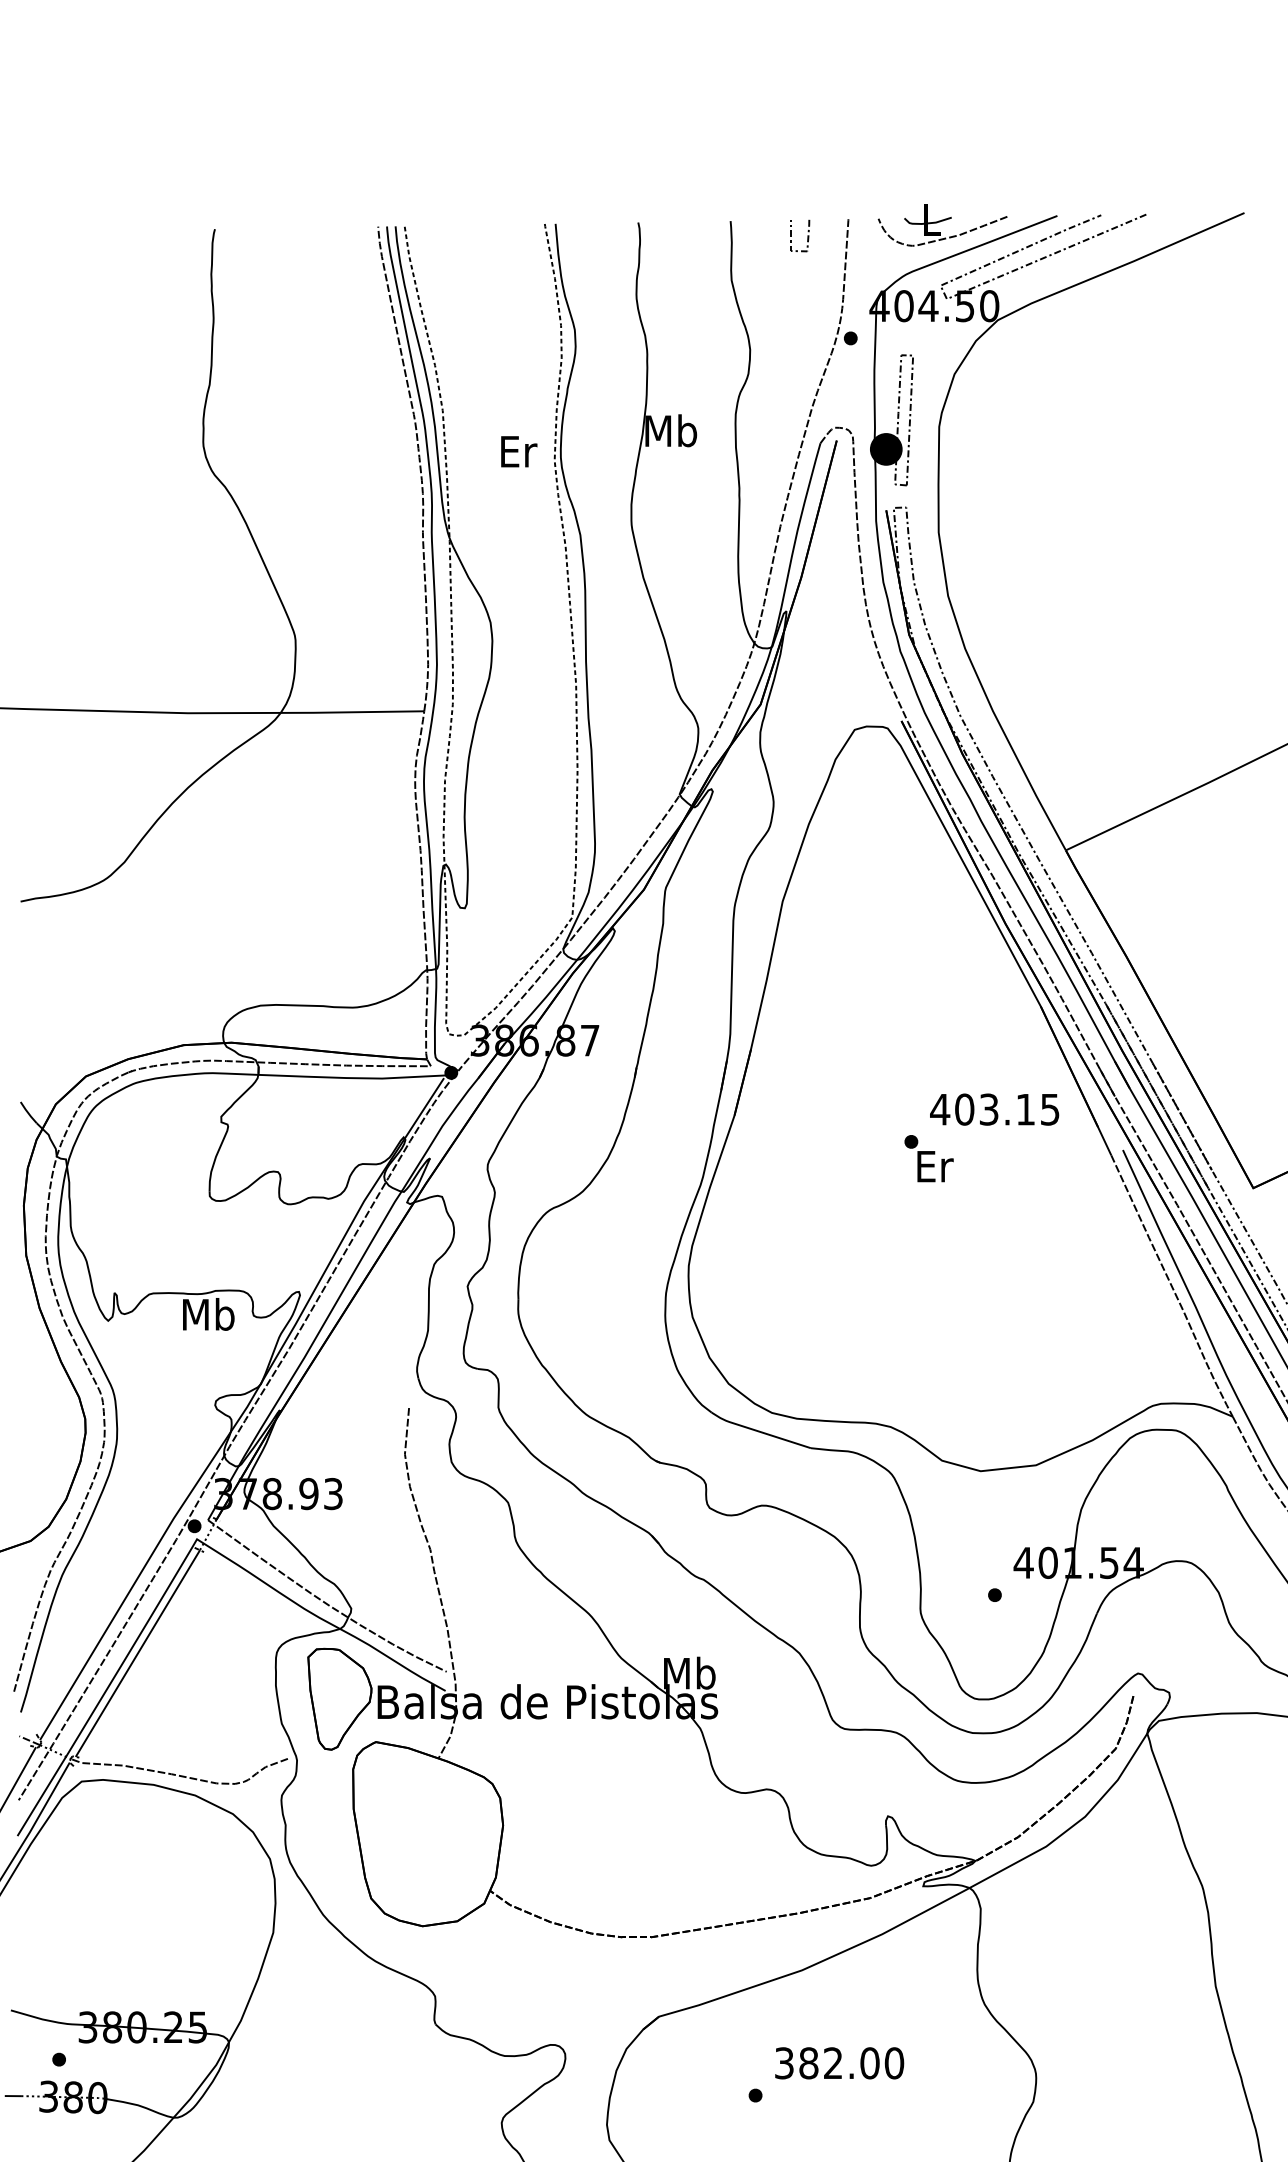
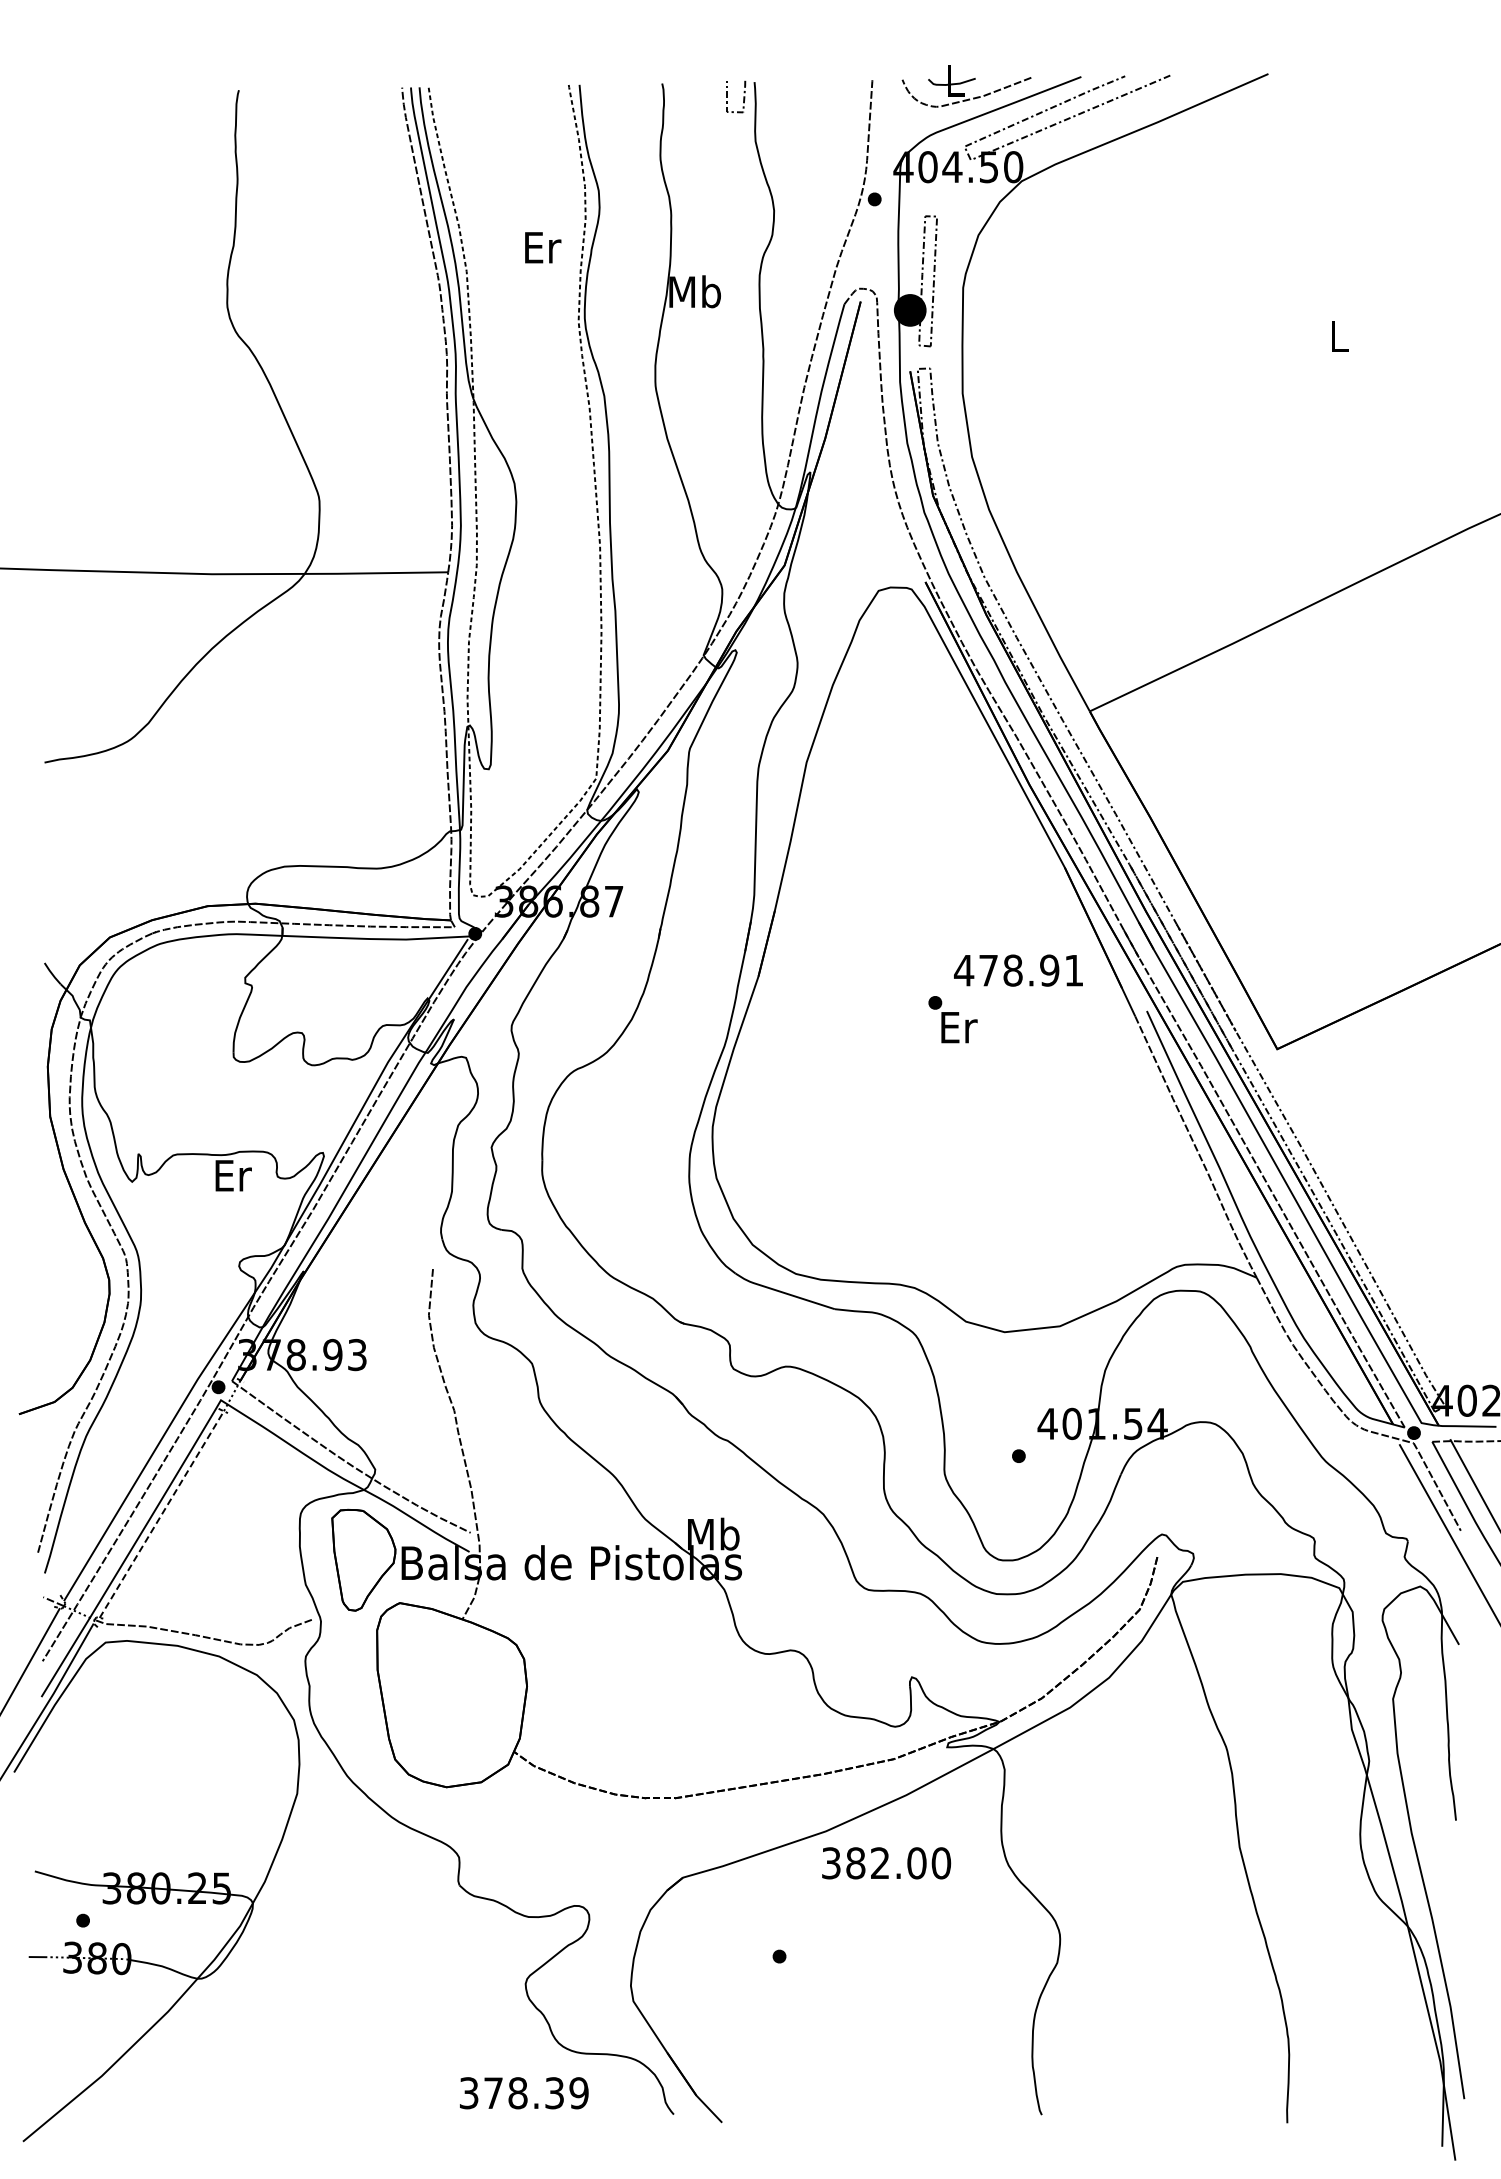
line: (807, 235) -> (743, 96), moved
text: (519, 451) -> (543, 247), moved
text: (1007, 1109) -> (1031, 970), 403.15 -> 478.91
text: (208, 1314) -> (232, 1175), Mb -> Er
line: (137, 1653) -> (161, 1514), solid -> dashed
text: (839, 2063) -> (886, 1863), moved

